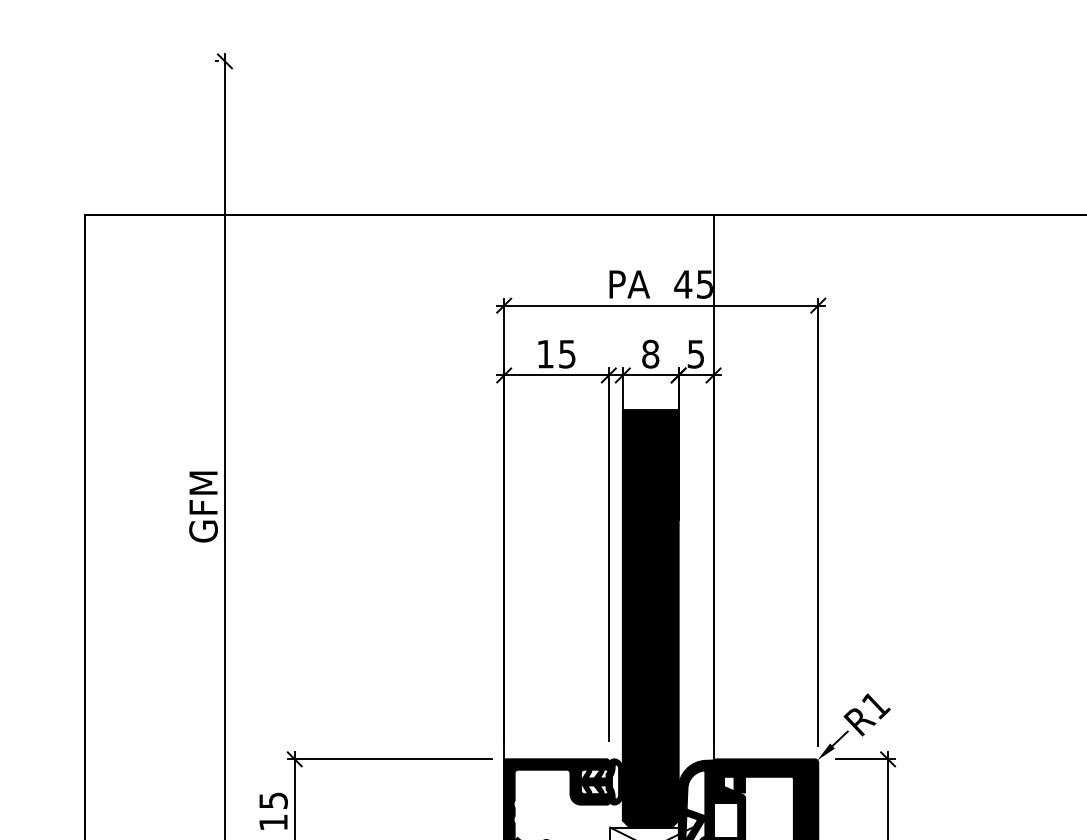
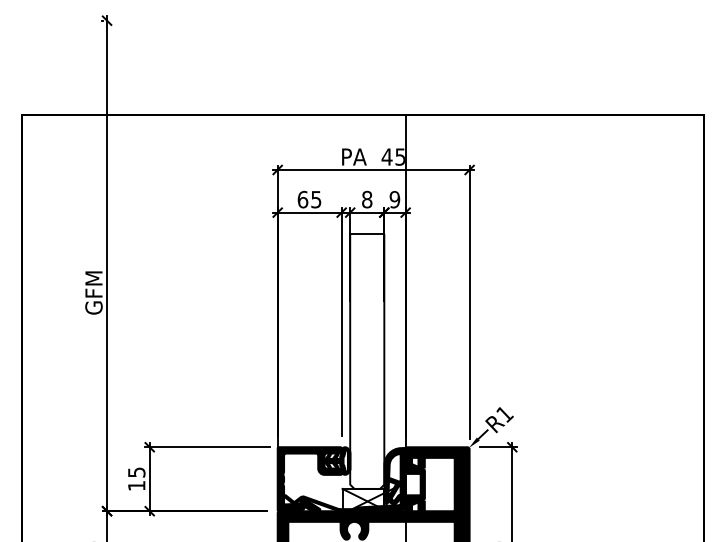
text: (544, 353) -> (302, 199), 15 -> 65
text: (695, 353) -> (394, 199), 5 -> 9
fill: (651, 617) -> (367, 360), removed

